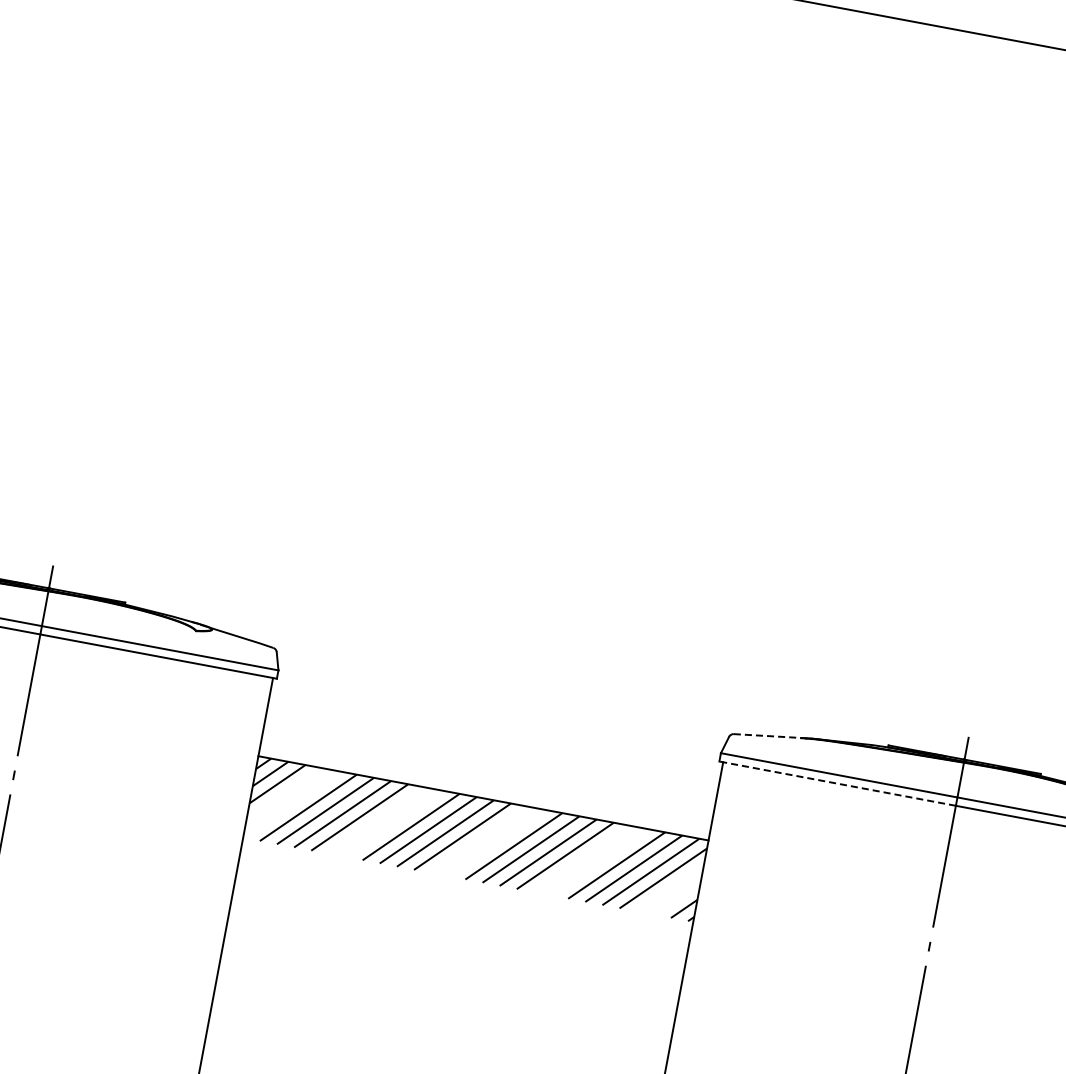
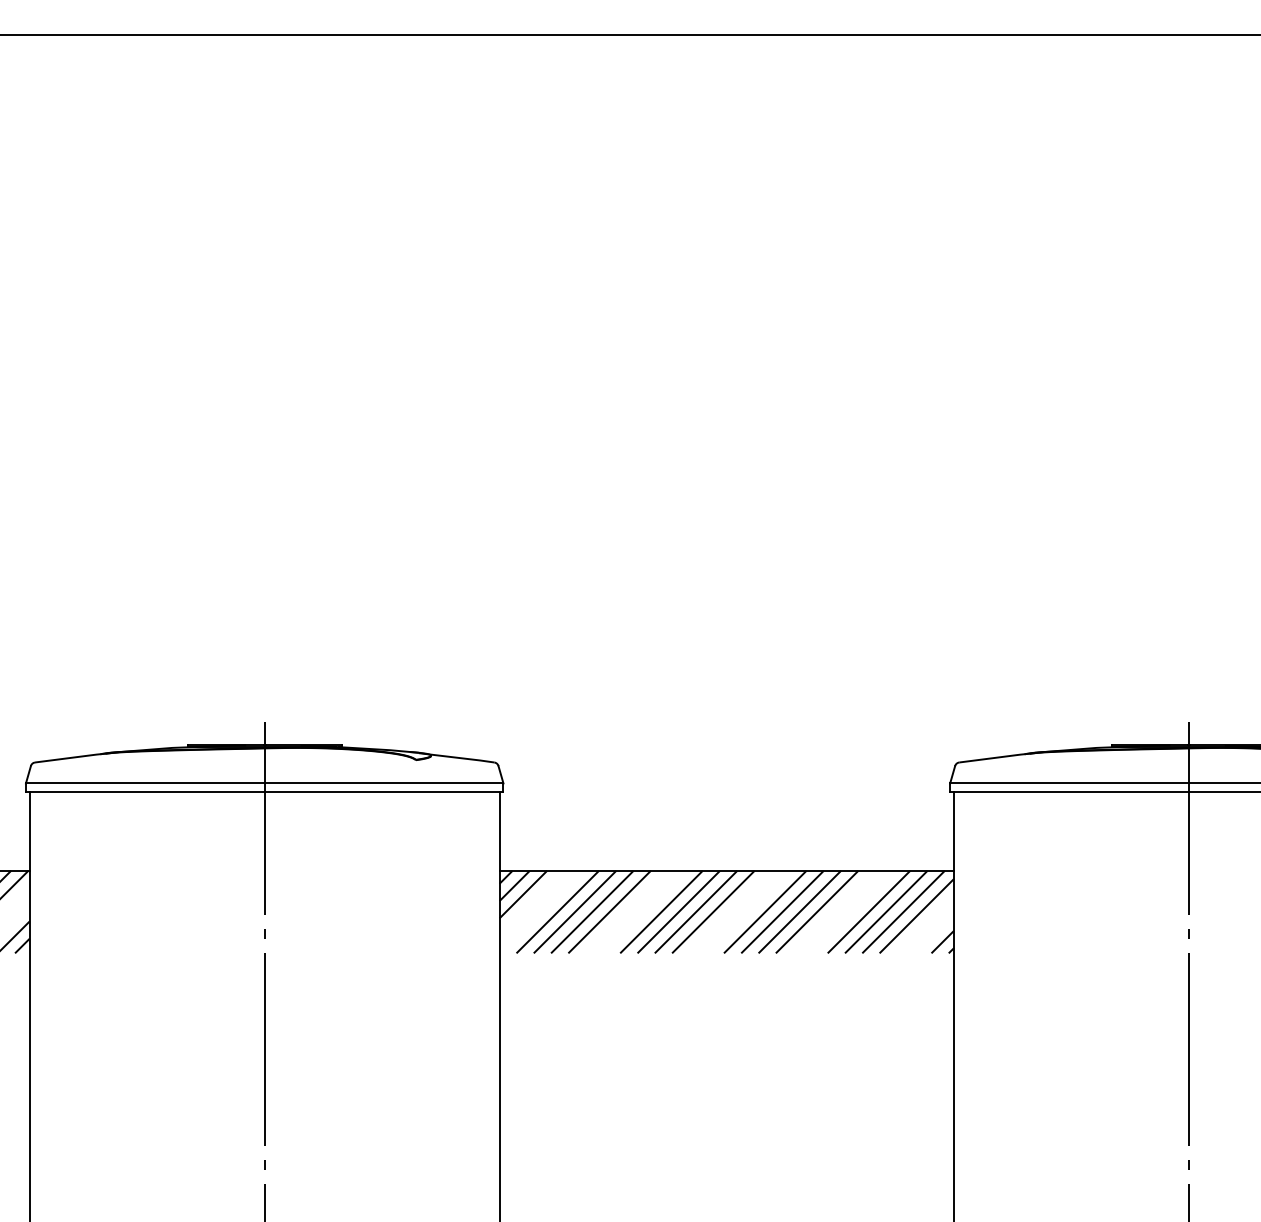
line: (772, 736) -> (997, 757), dashed -> solid
line: (837, 783) -> (1069, 791), dashed -> solid

